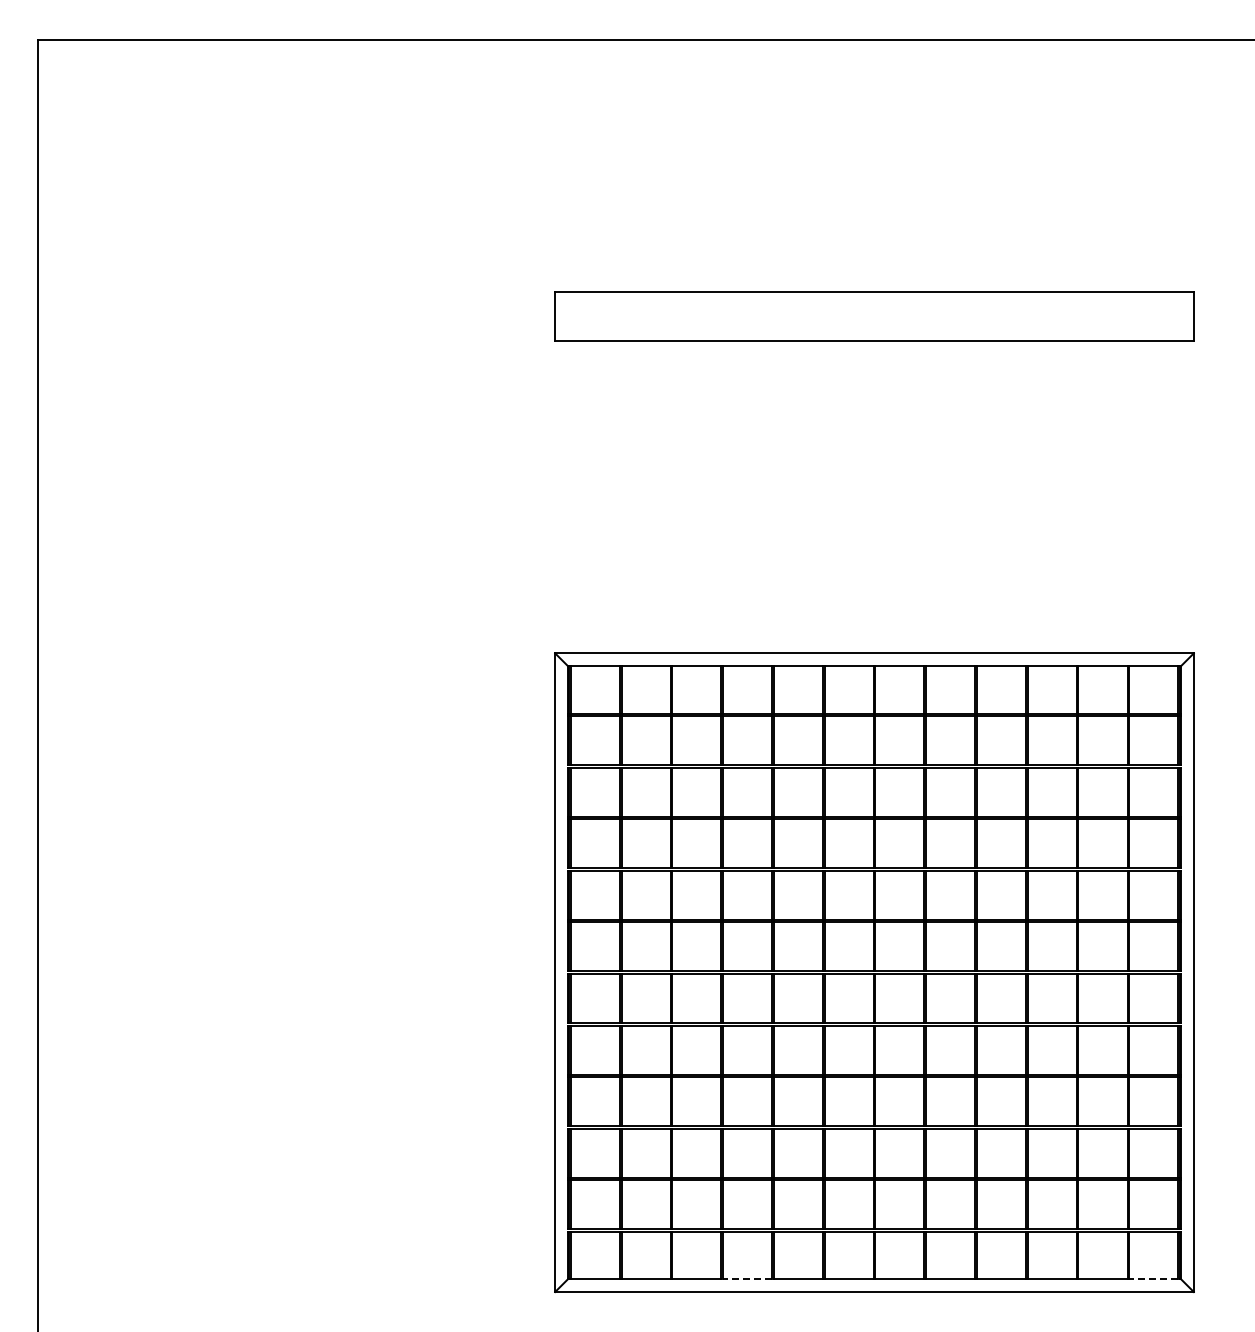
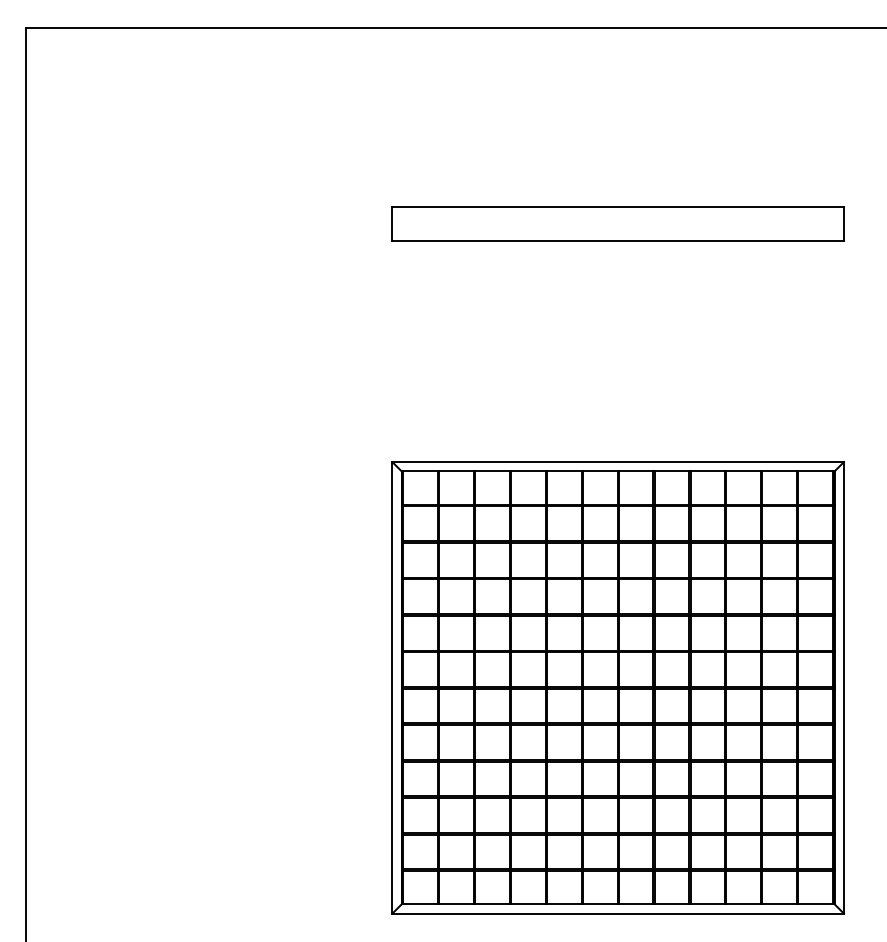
line: (747, 1278) -> (528, 904), dashed -> solid
line: (1153, 1278) -> (815, 904), dashed -> solid

